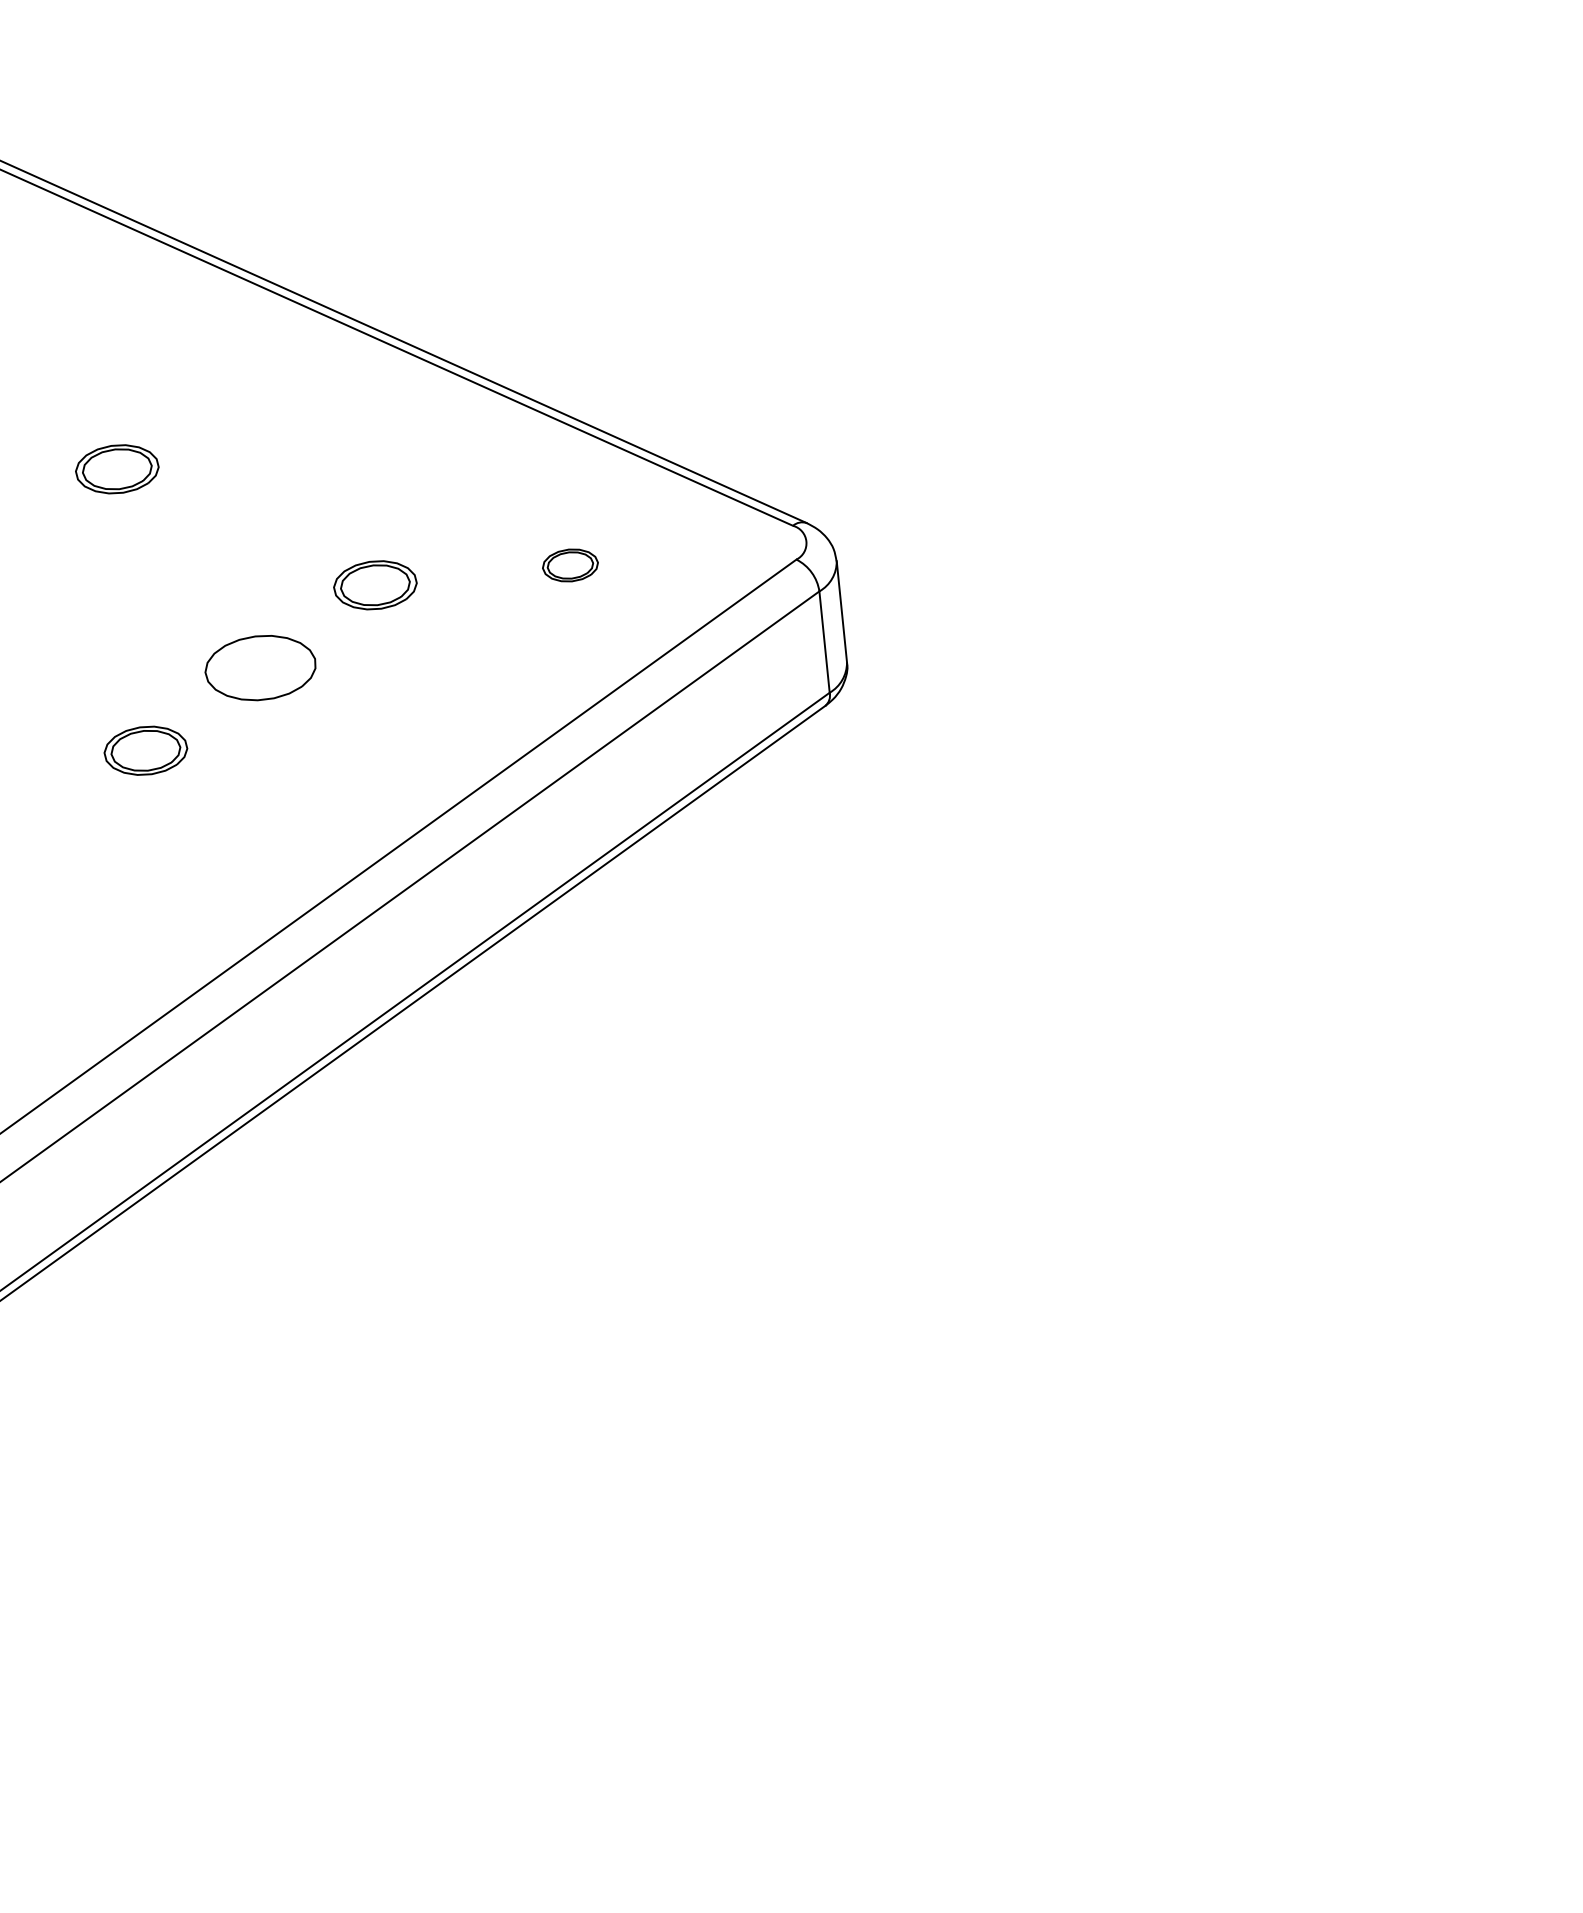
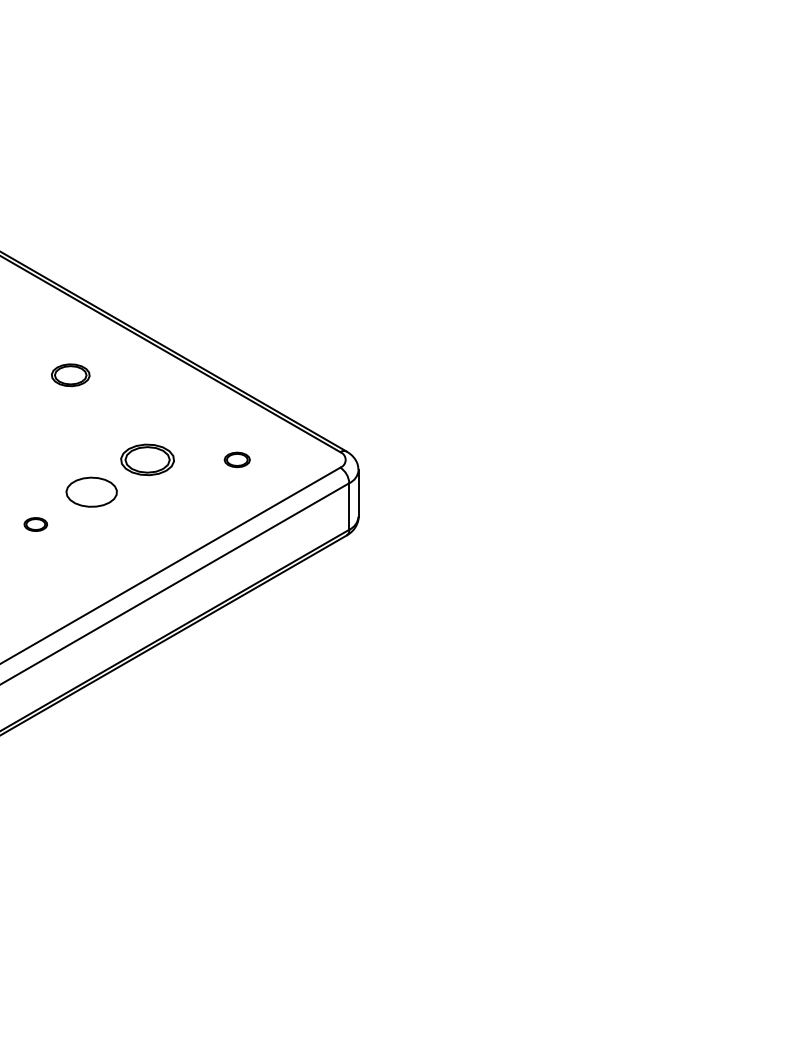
part: (116, 469) -> (70, 375), moved
part: (374, 584) -> (147, 459), size x1.4
part: (145, 750) -> (35, 524), size x0.6

